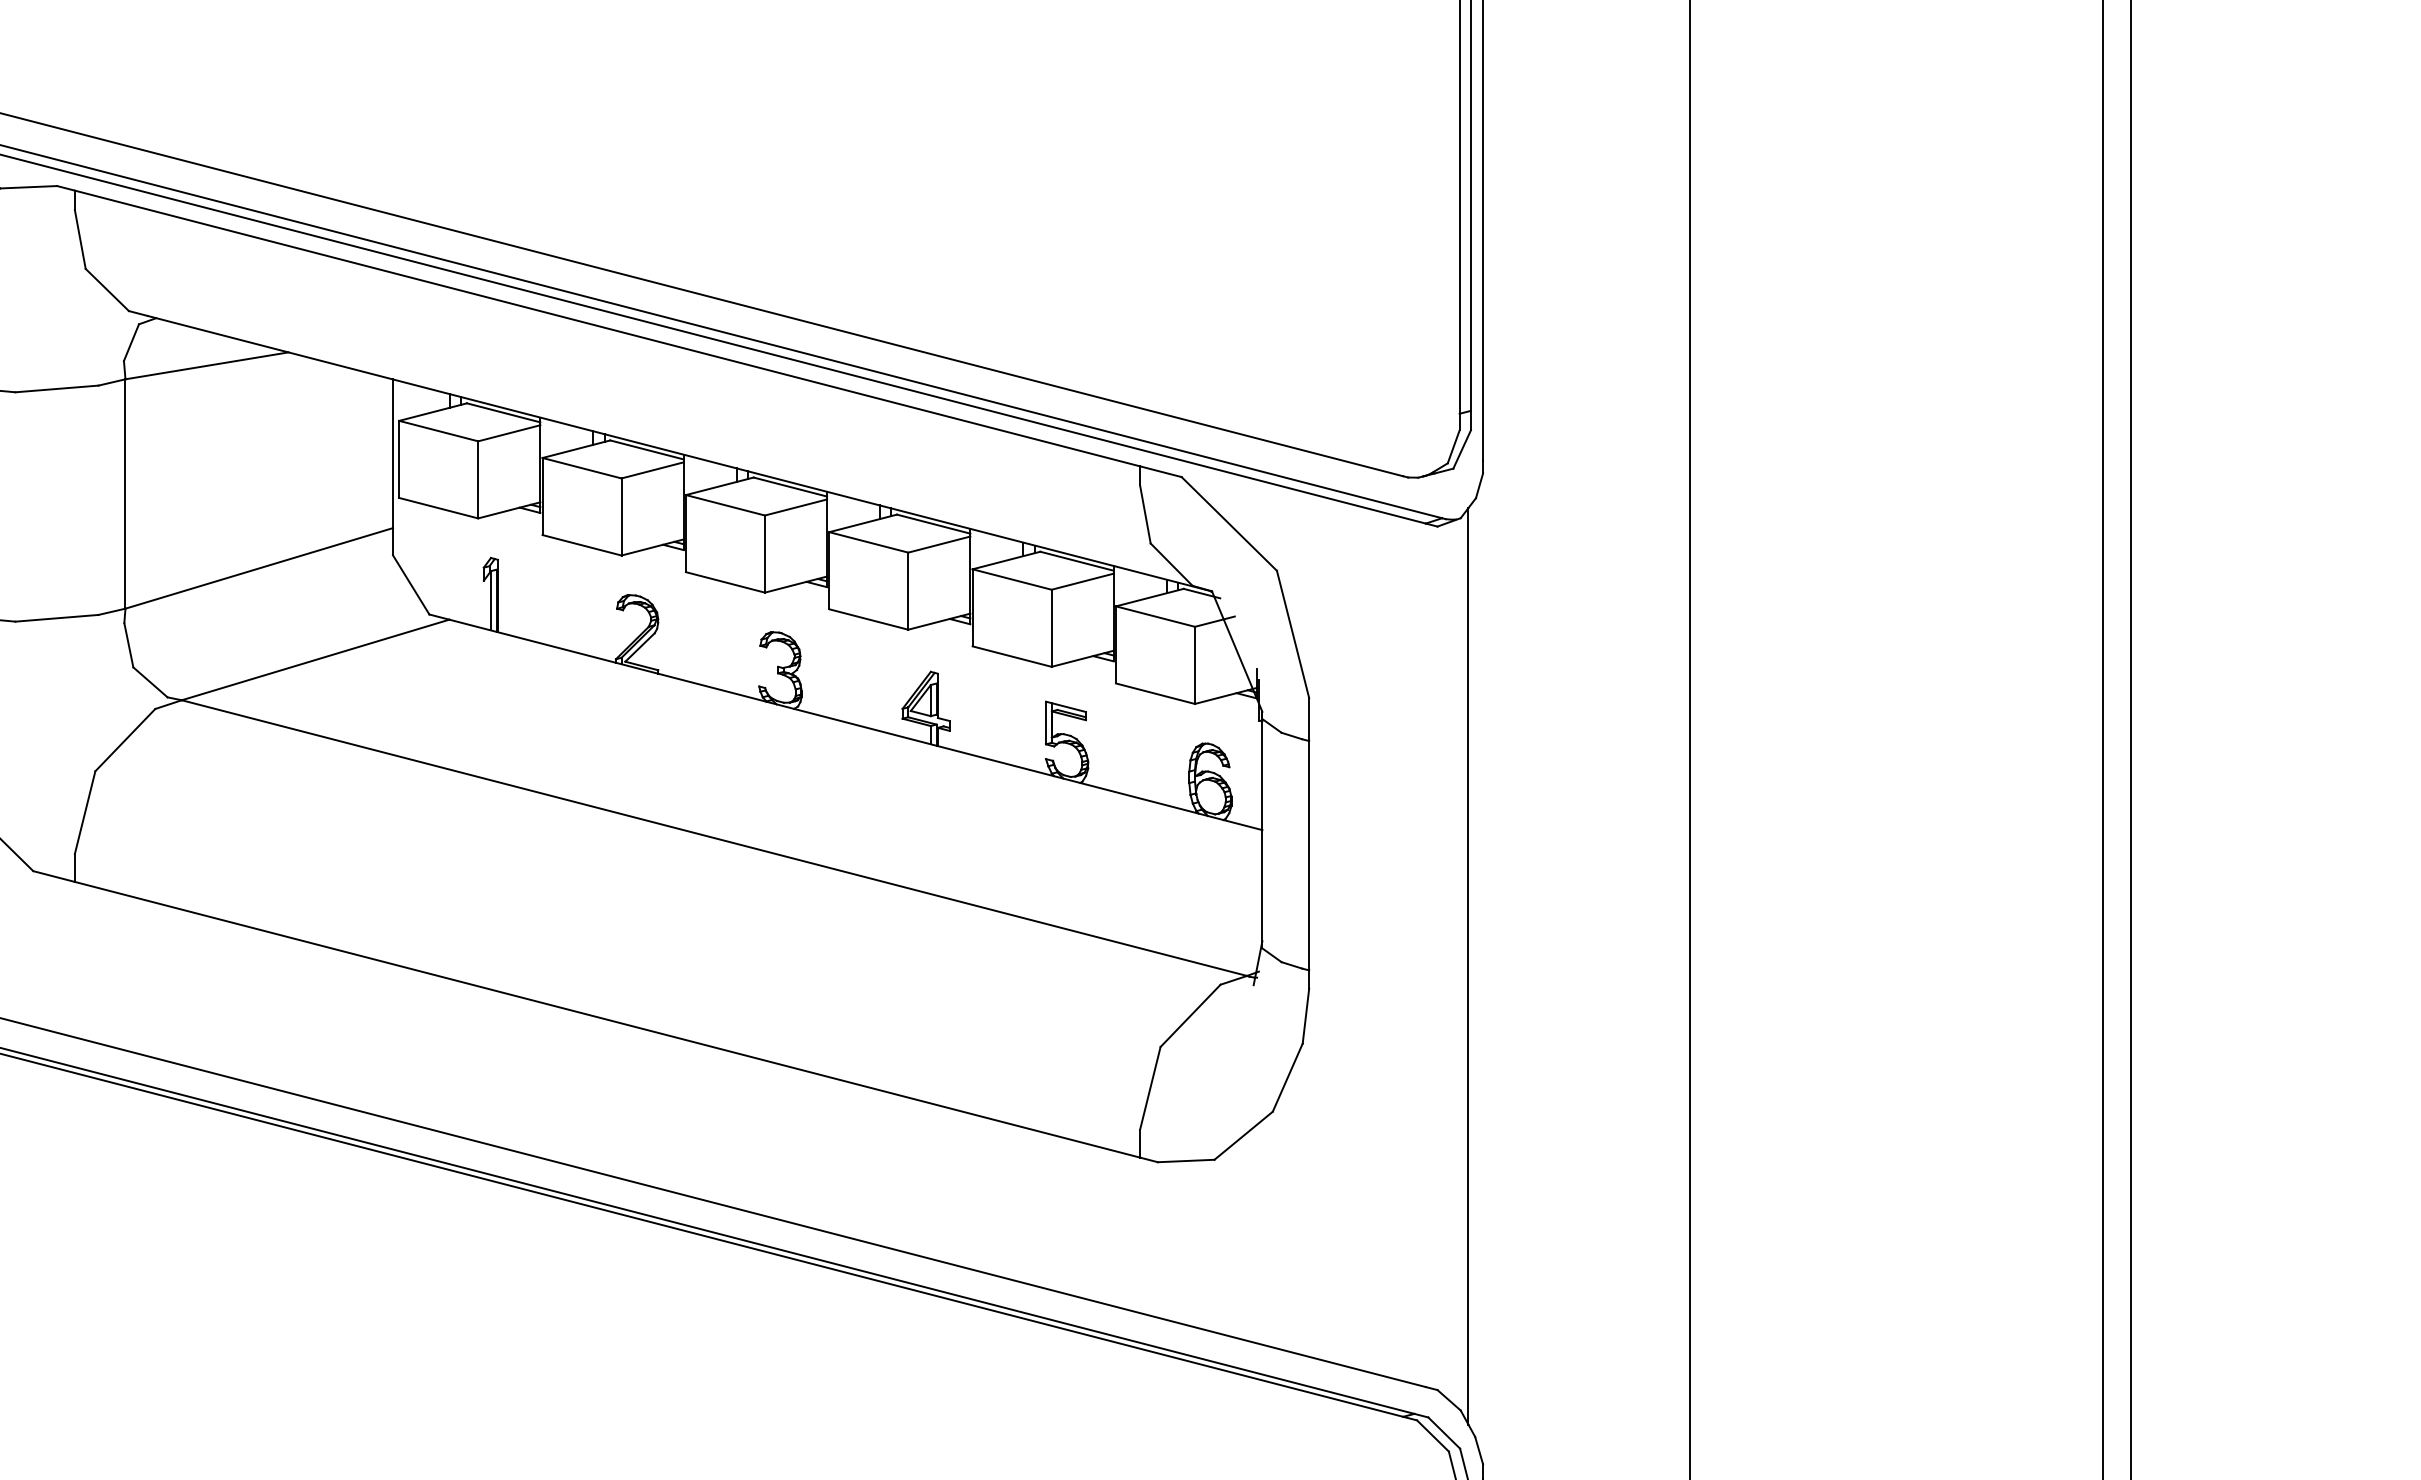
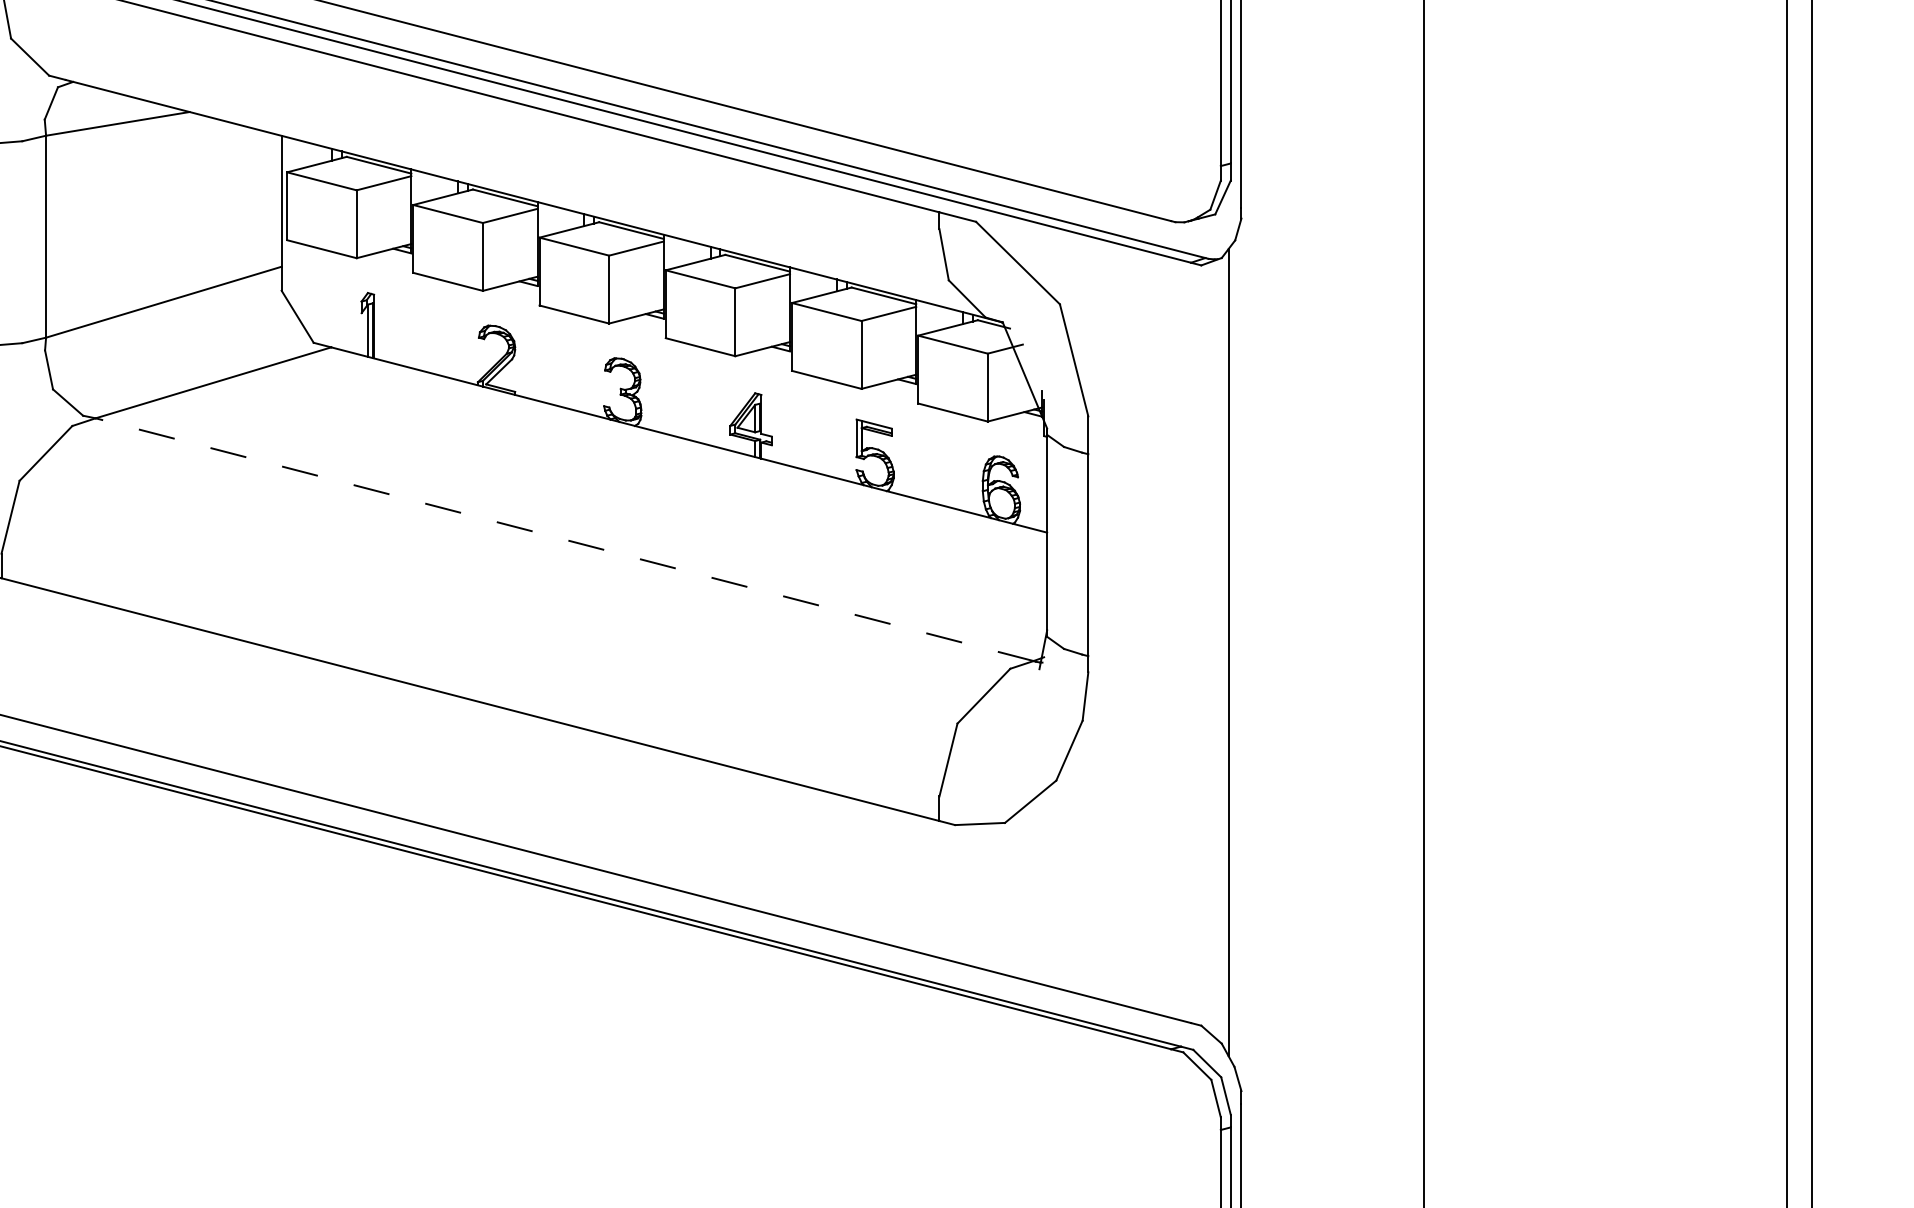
line: (713, 837) -> (563, 539), solid -> dashed

